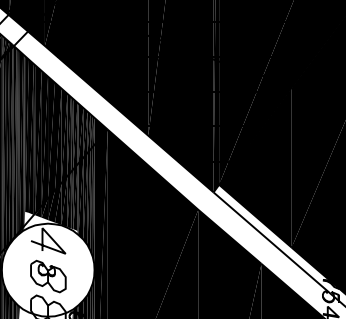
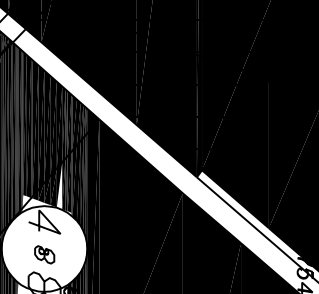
fill: (64, 201) -> (59, 185), removed
part: (48, 276) -> (44, 254), size x0.6

